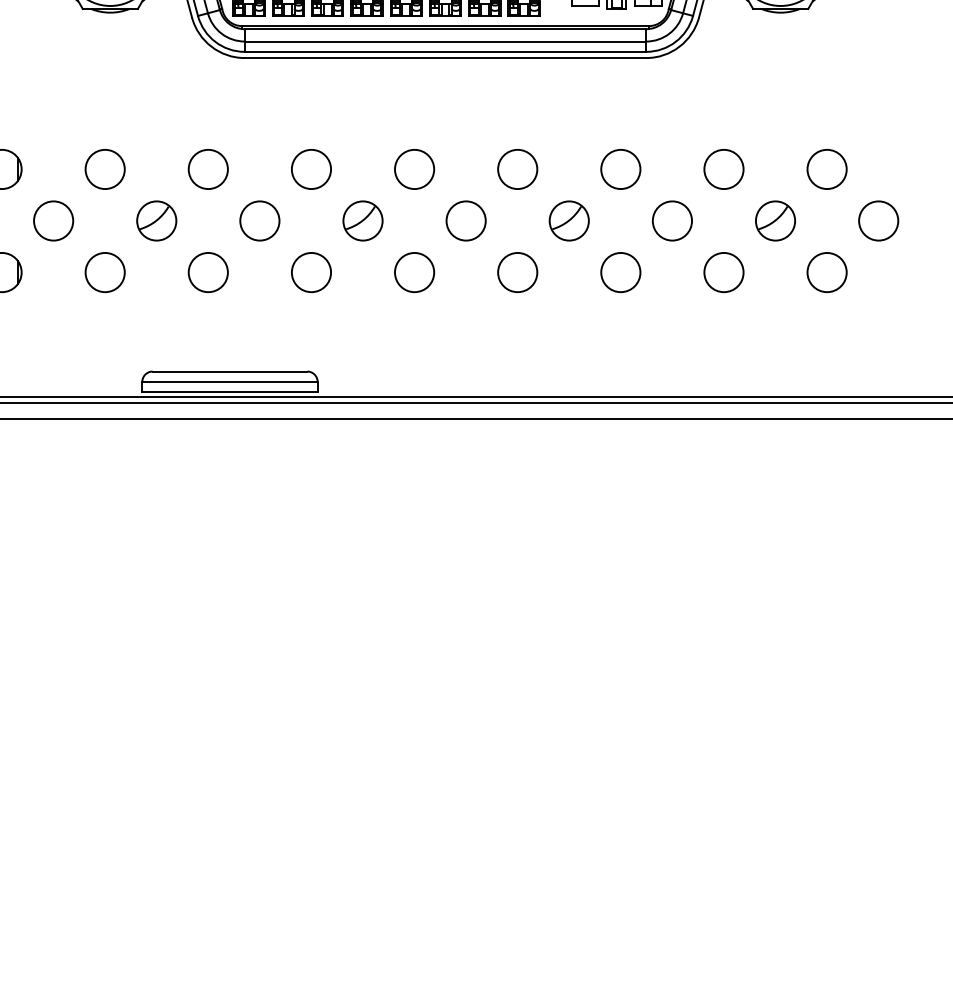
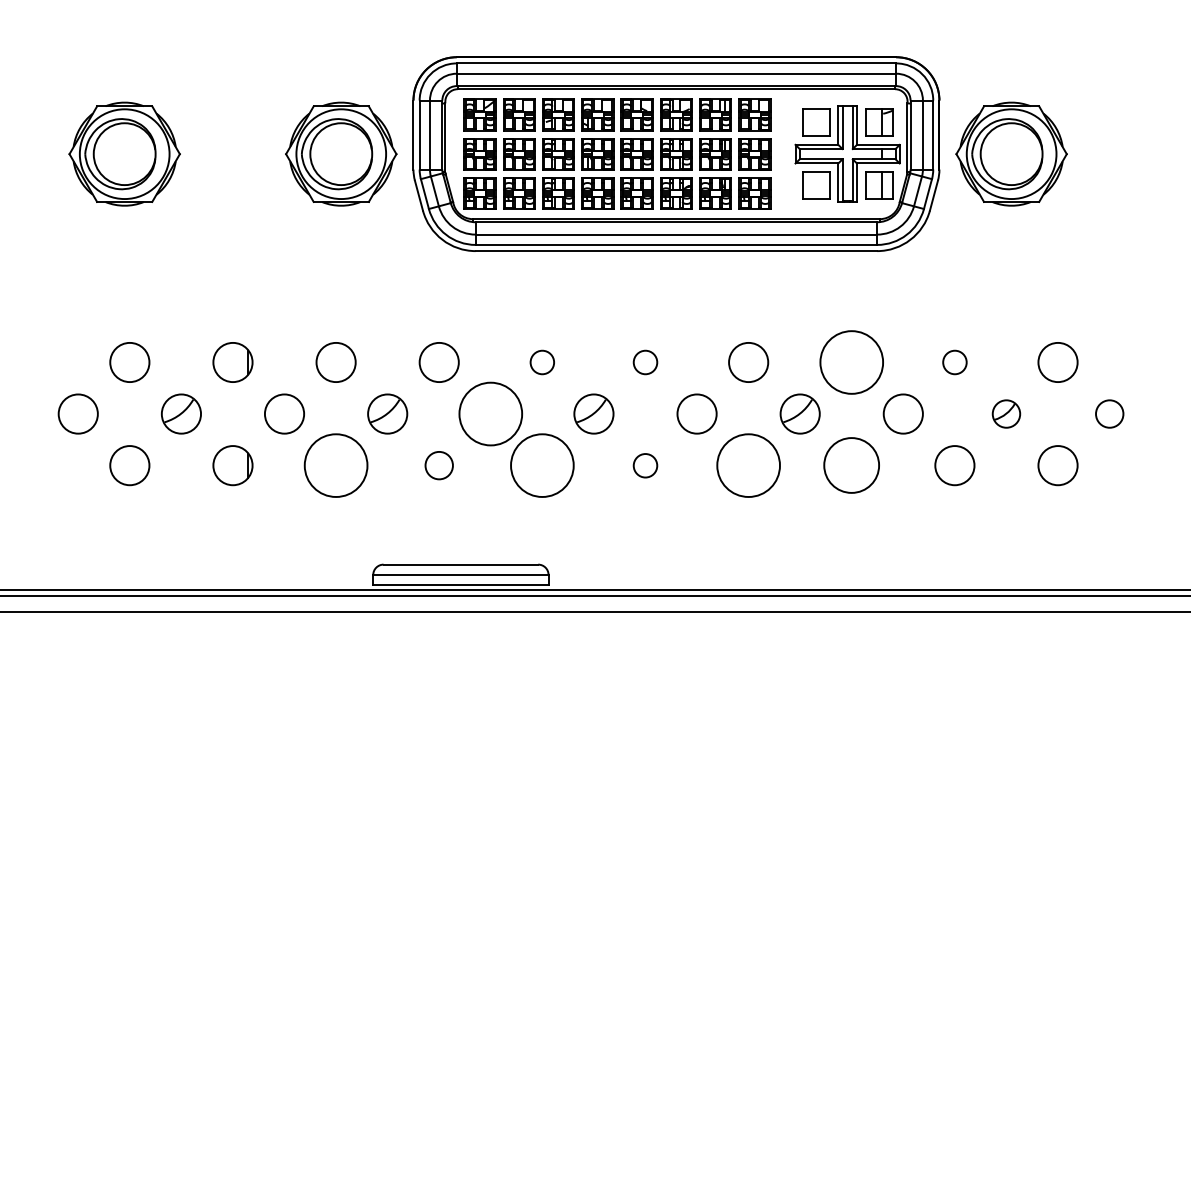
circle: (310, 169) -> (541, 362), size x0.6
circle: (414, 169) -> (645, 362), size x0.6
circle: (620, 169) -> (851, 362), size x1.6
circle: (723, 169) -> (954, 362), size x0.6
circle: (259, 220) -> (490, 413), size x1.6
part: (775, 220) -> (1006, 413), size x0.7
circle: (878, 220) -> (1109, 413), size x0.7
circle: (104, 272) -> (335, 465), size x1.6
circle: (207, 272) -> (438, 465), size x0.7
circle: (310, 272) -> (541, 465), size x1.6
circle: (414, 272) -> (645, 465), size x0.6
circle: (517, 272) -> (748, 465), size x1.6
circle: (620, 272) -> (851, 465), size x1.4

